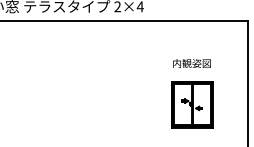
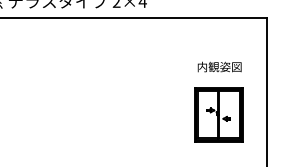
text: (191, 63) -> (219, 67), moved
part: (192, 104) -> (219, 114), moved

